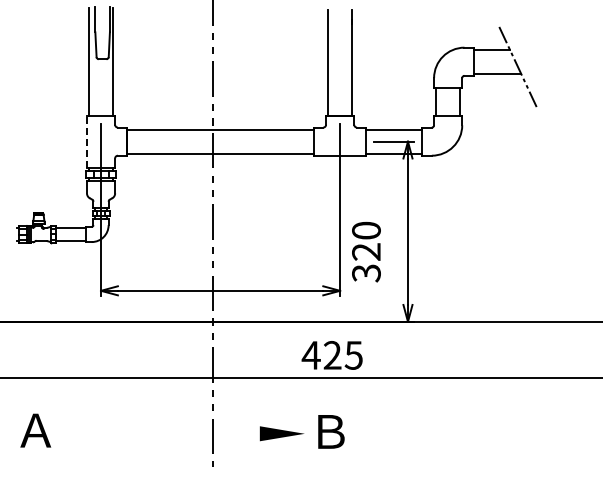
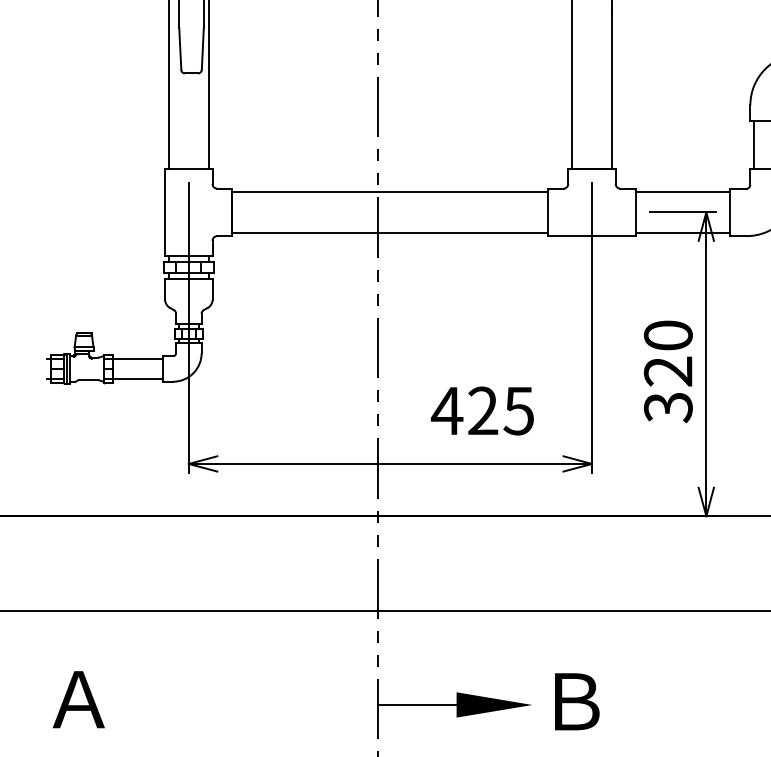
line: (86, 141) -> (164, 212), dashed -> solid
text: (366, 252) -> (668, 372), moved
text: (331, 355) -> (481, 411), moved
line: (236, 433) -> (417, 704), added

